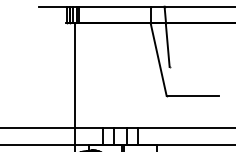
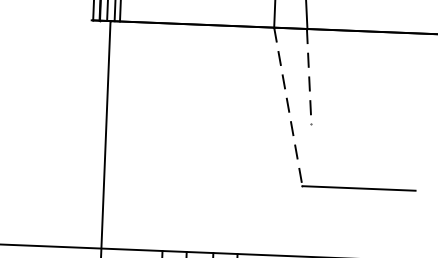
line: (167, 45) -> (308, 77), solid -> dashed
line: (158, 59) -> (288, 107), solid -> dashed

